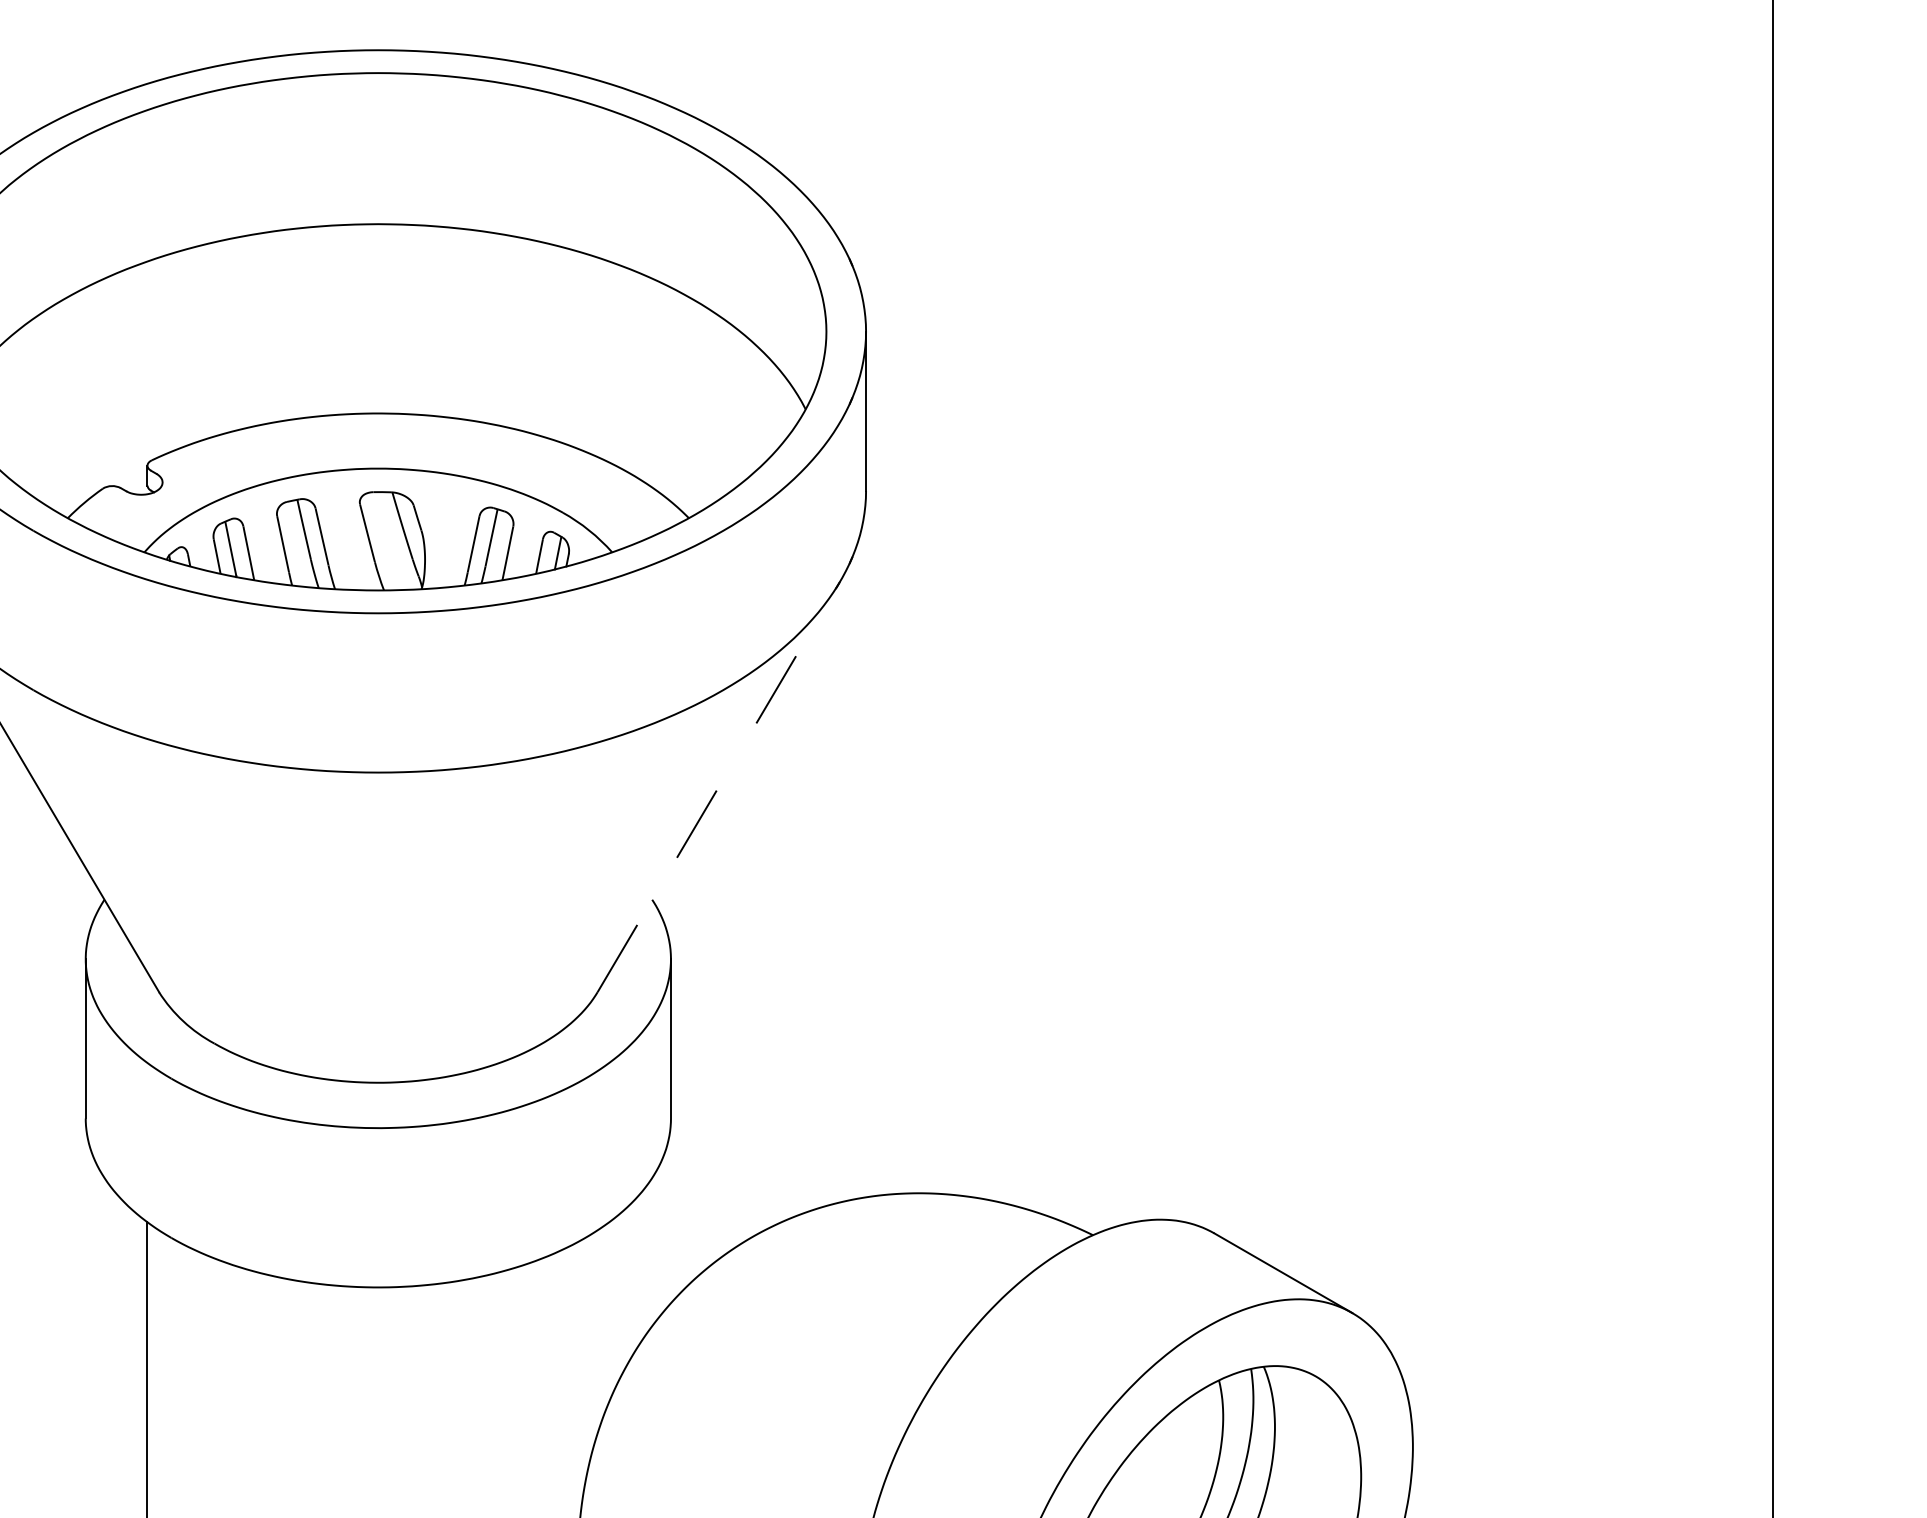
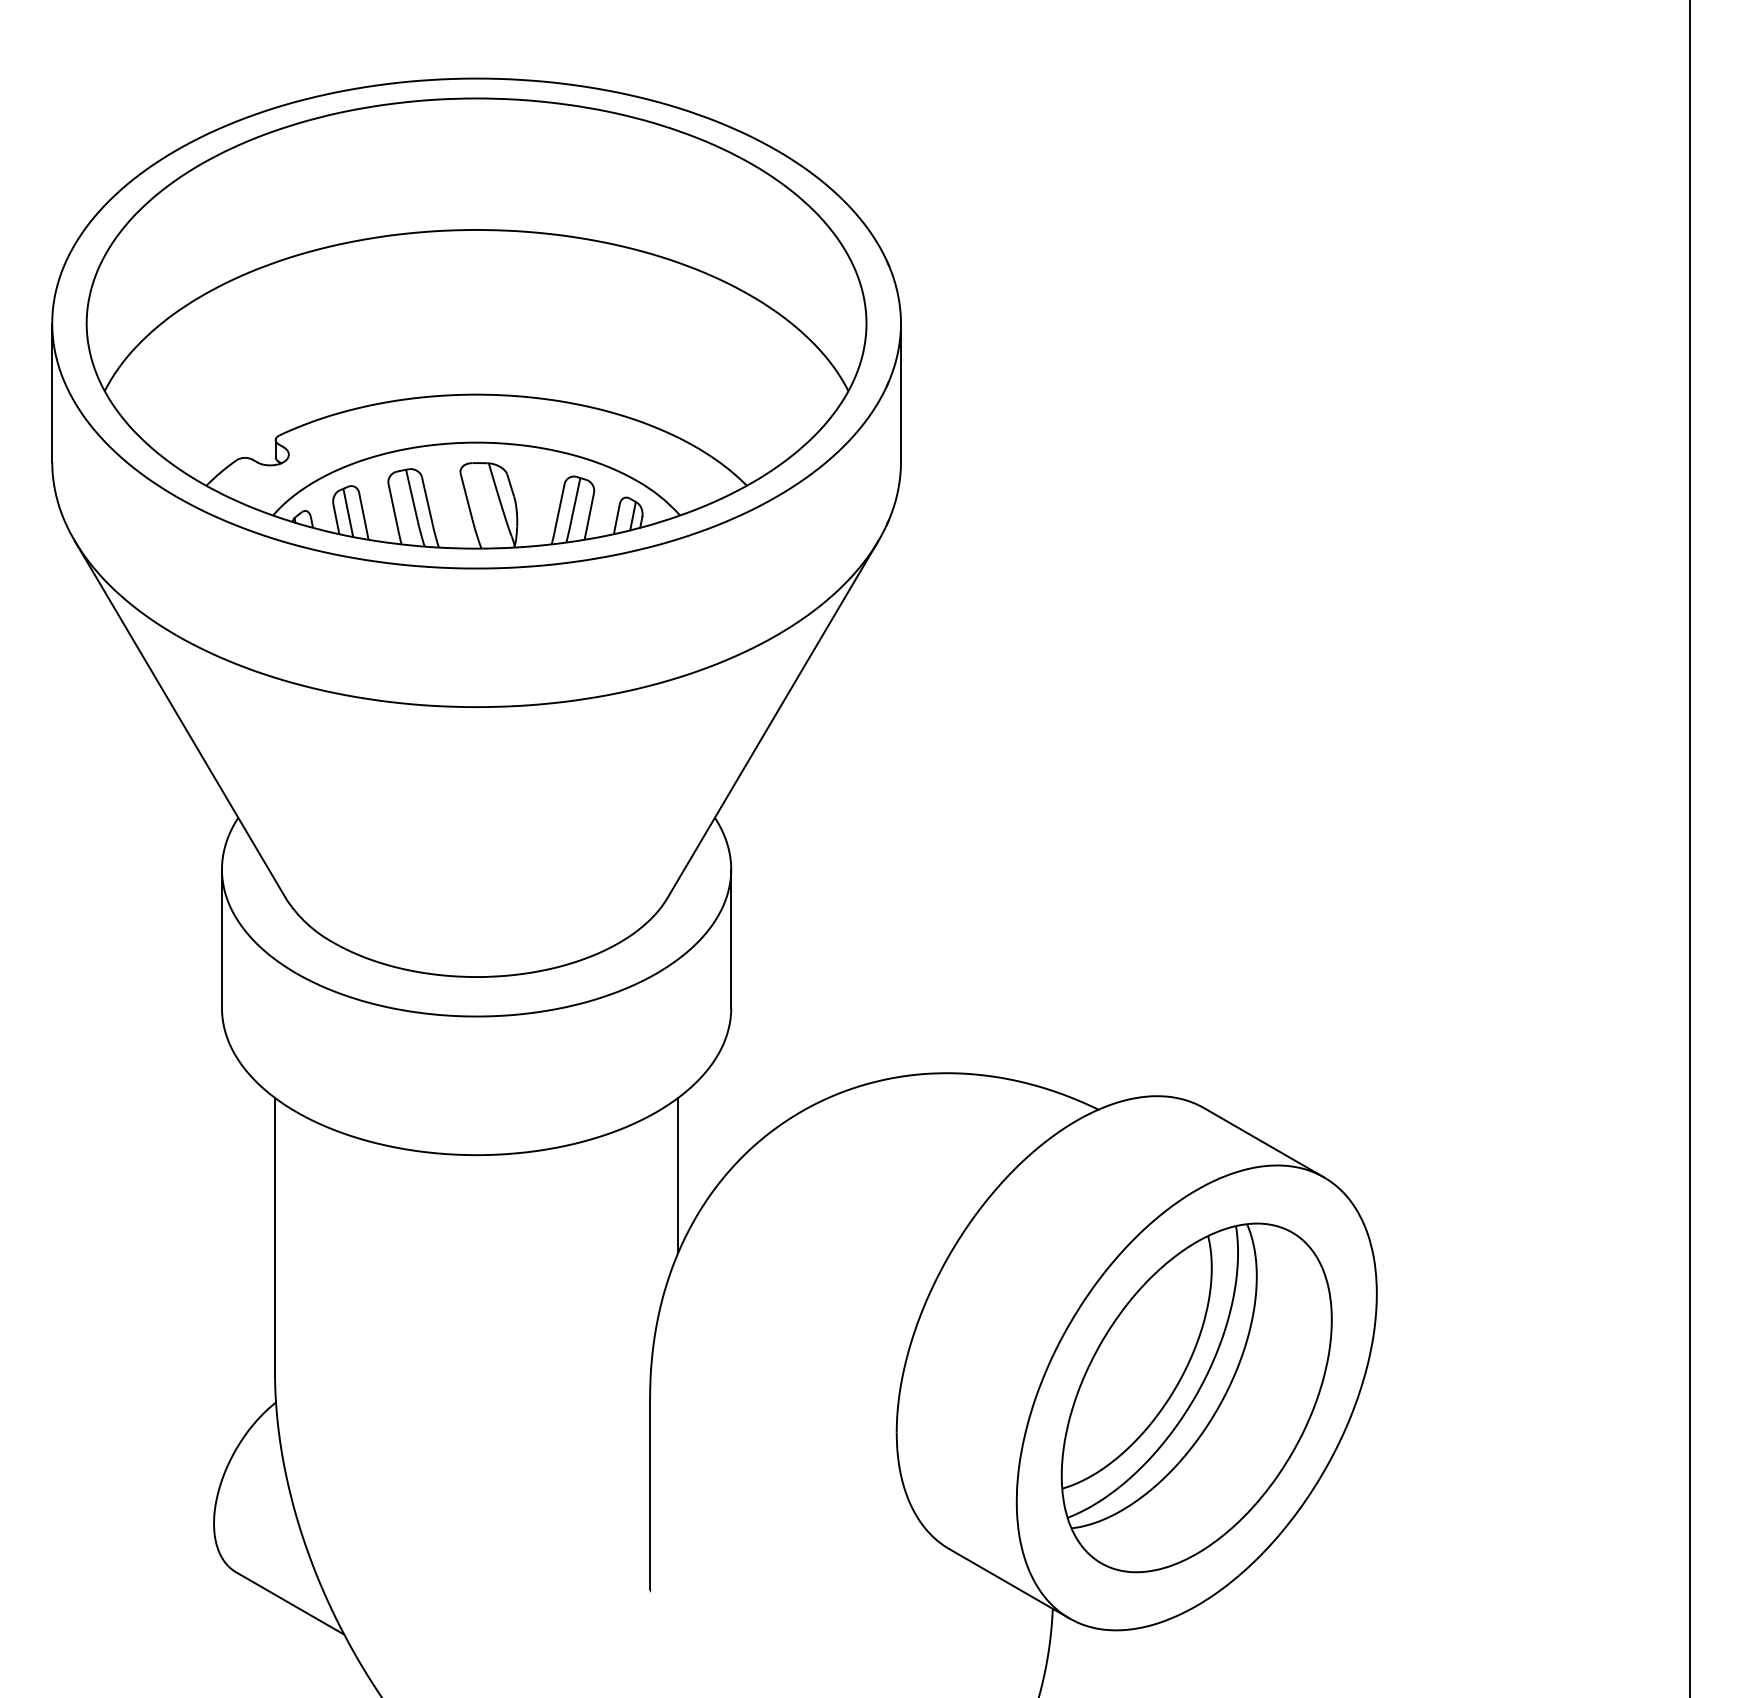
line: (719, 786) -> (773, 719), dashed -> solid
line: (610, 1310) -> (678, 1175), added

